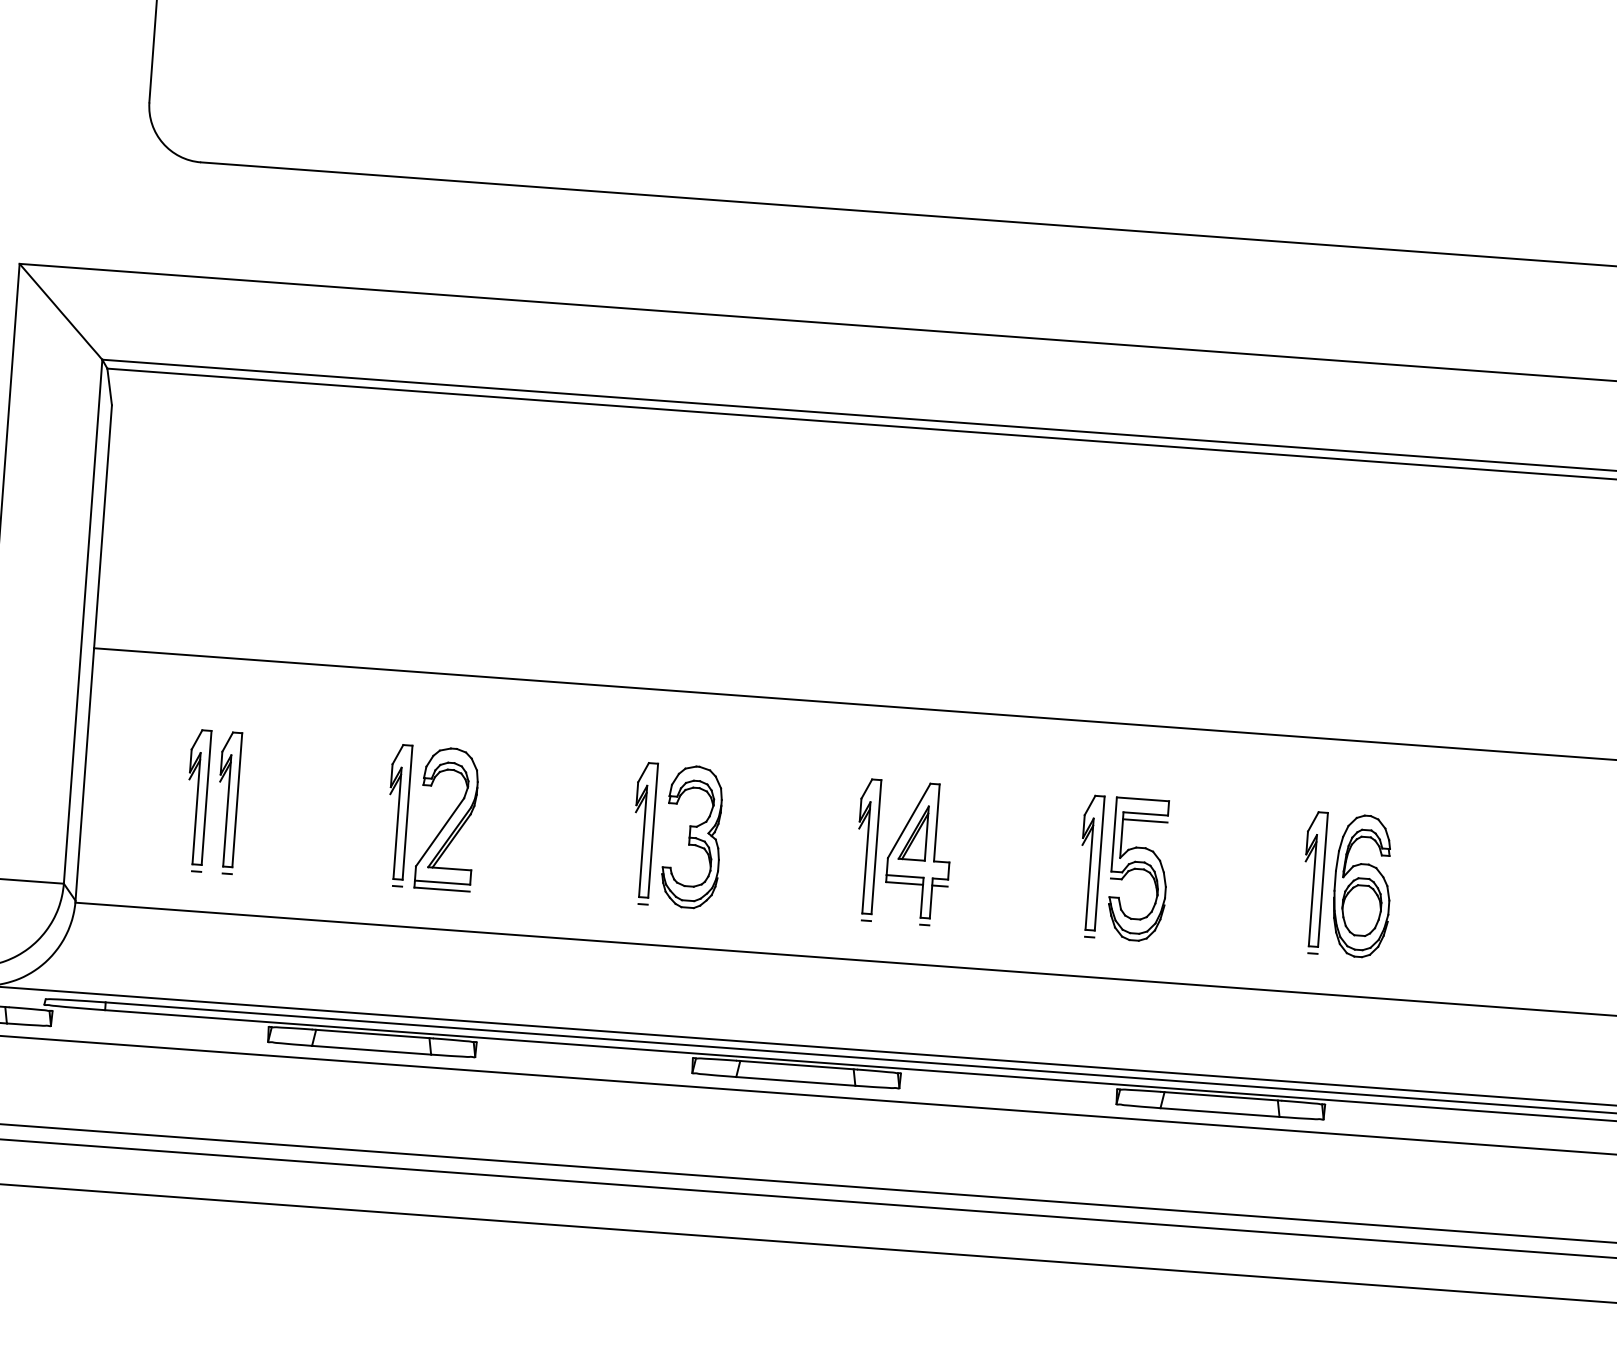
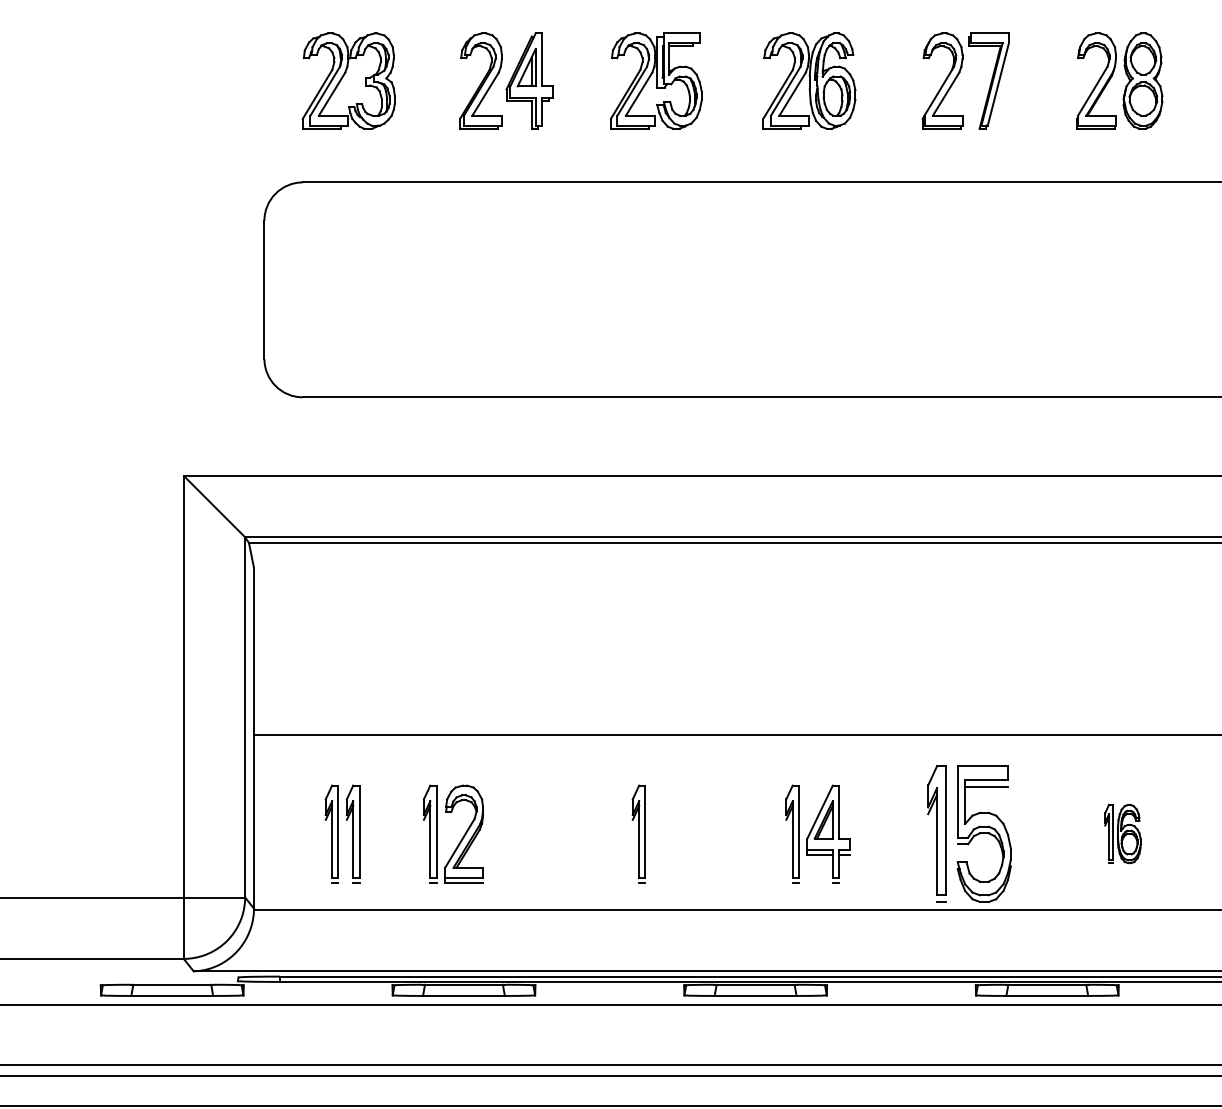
part: (443, 825) -> (461, 838), moved
part: (692, 836) -> (672, 833), removed
part: (1122, 867) -> (968, 833), size x1.4
part: (1346, 884) -> (1122, 833), size x0.6

